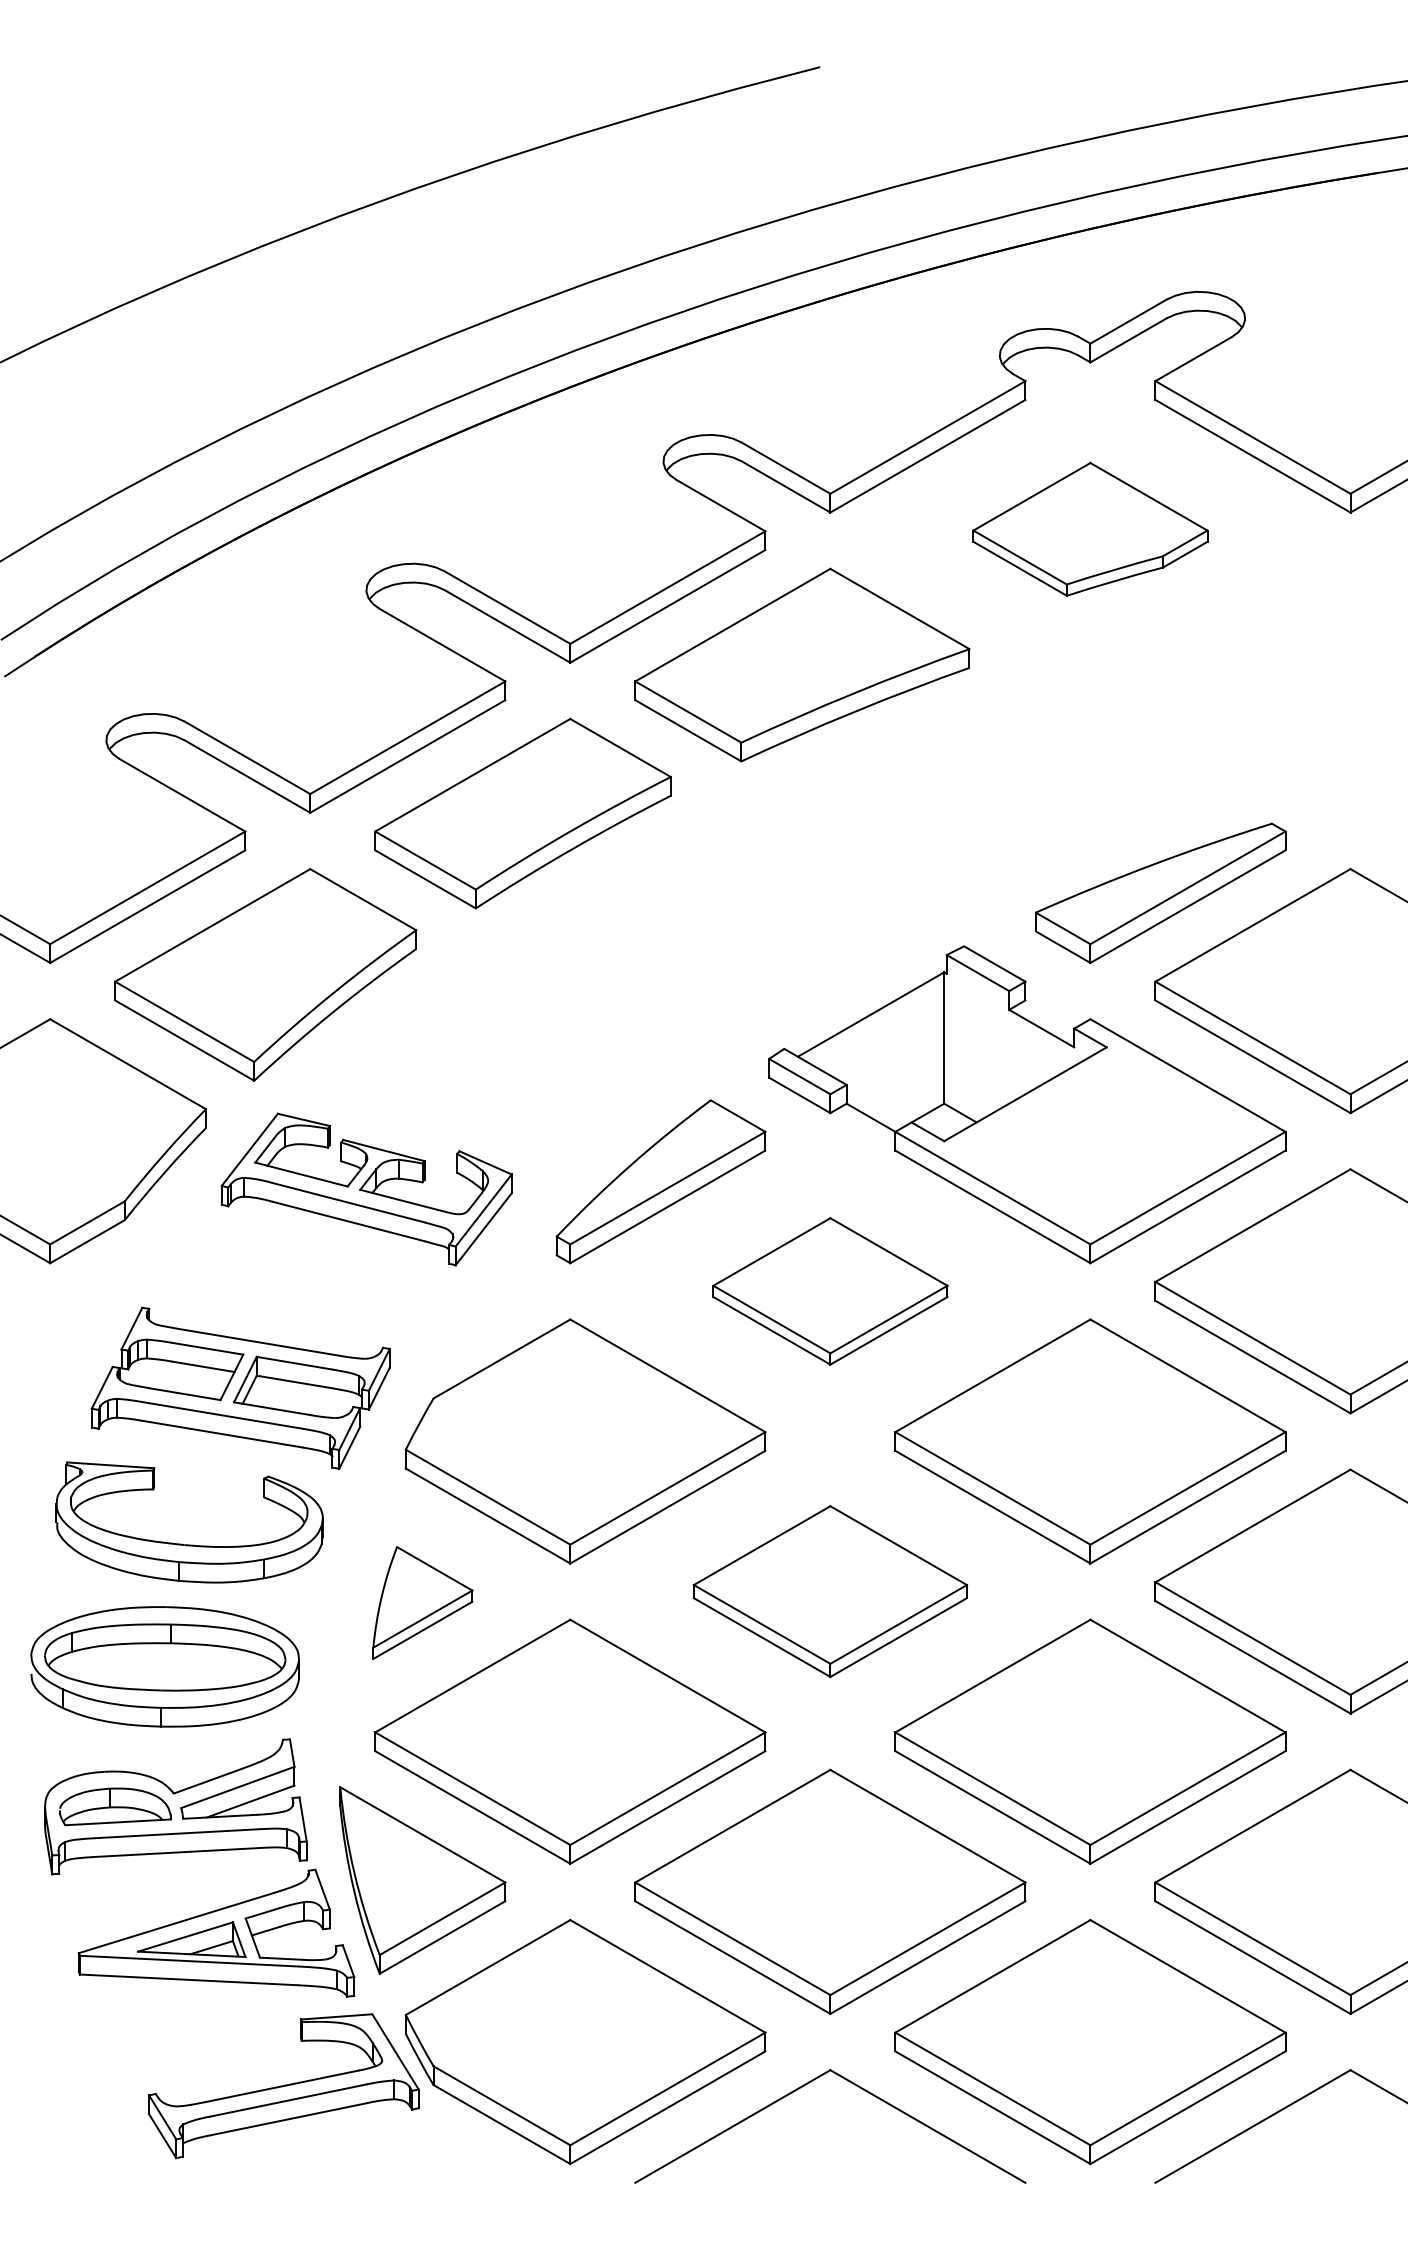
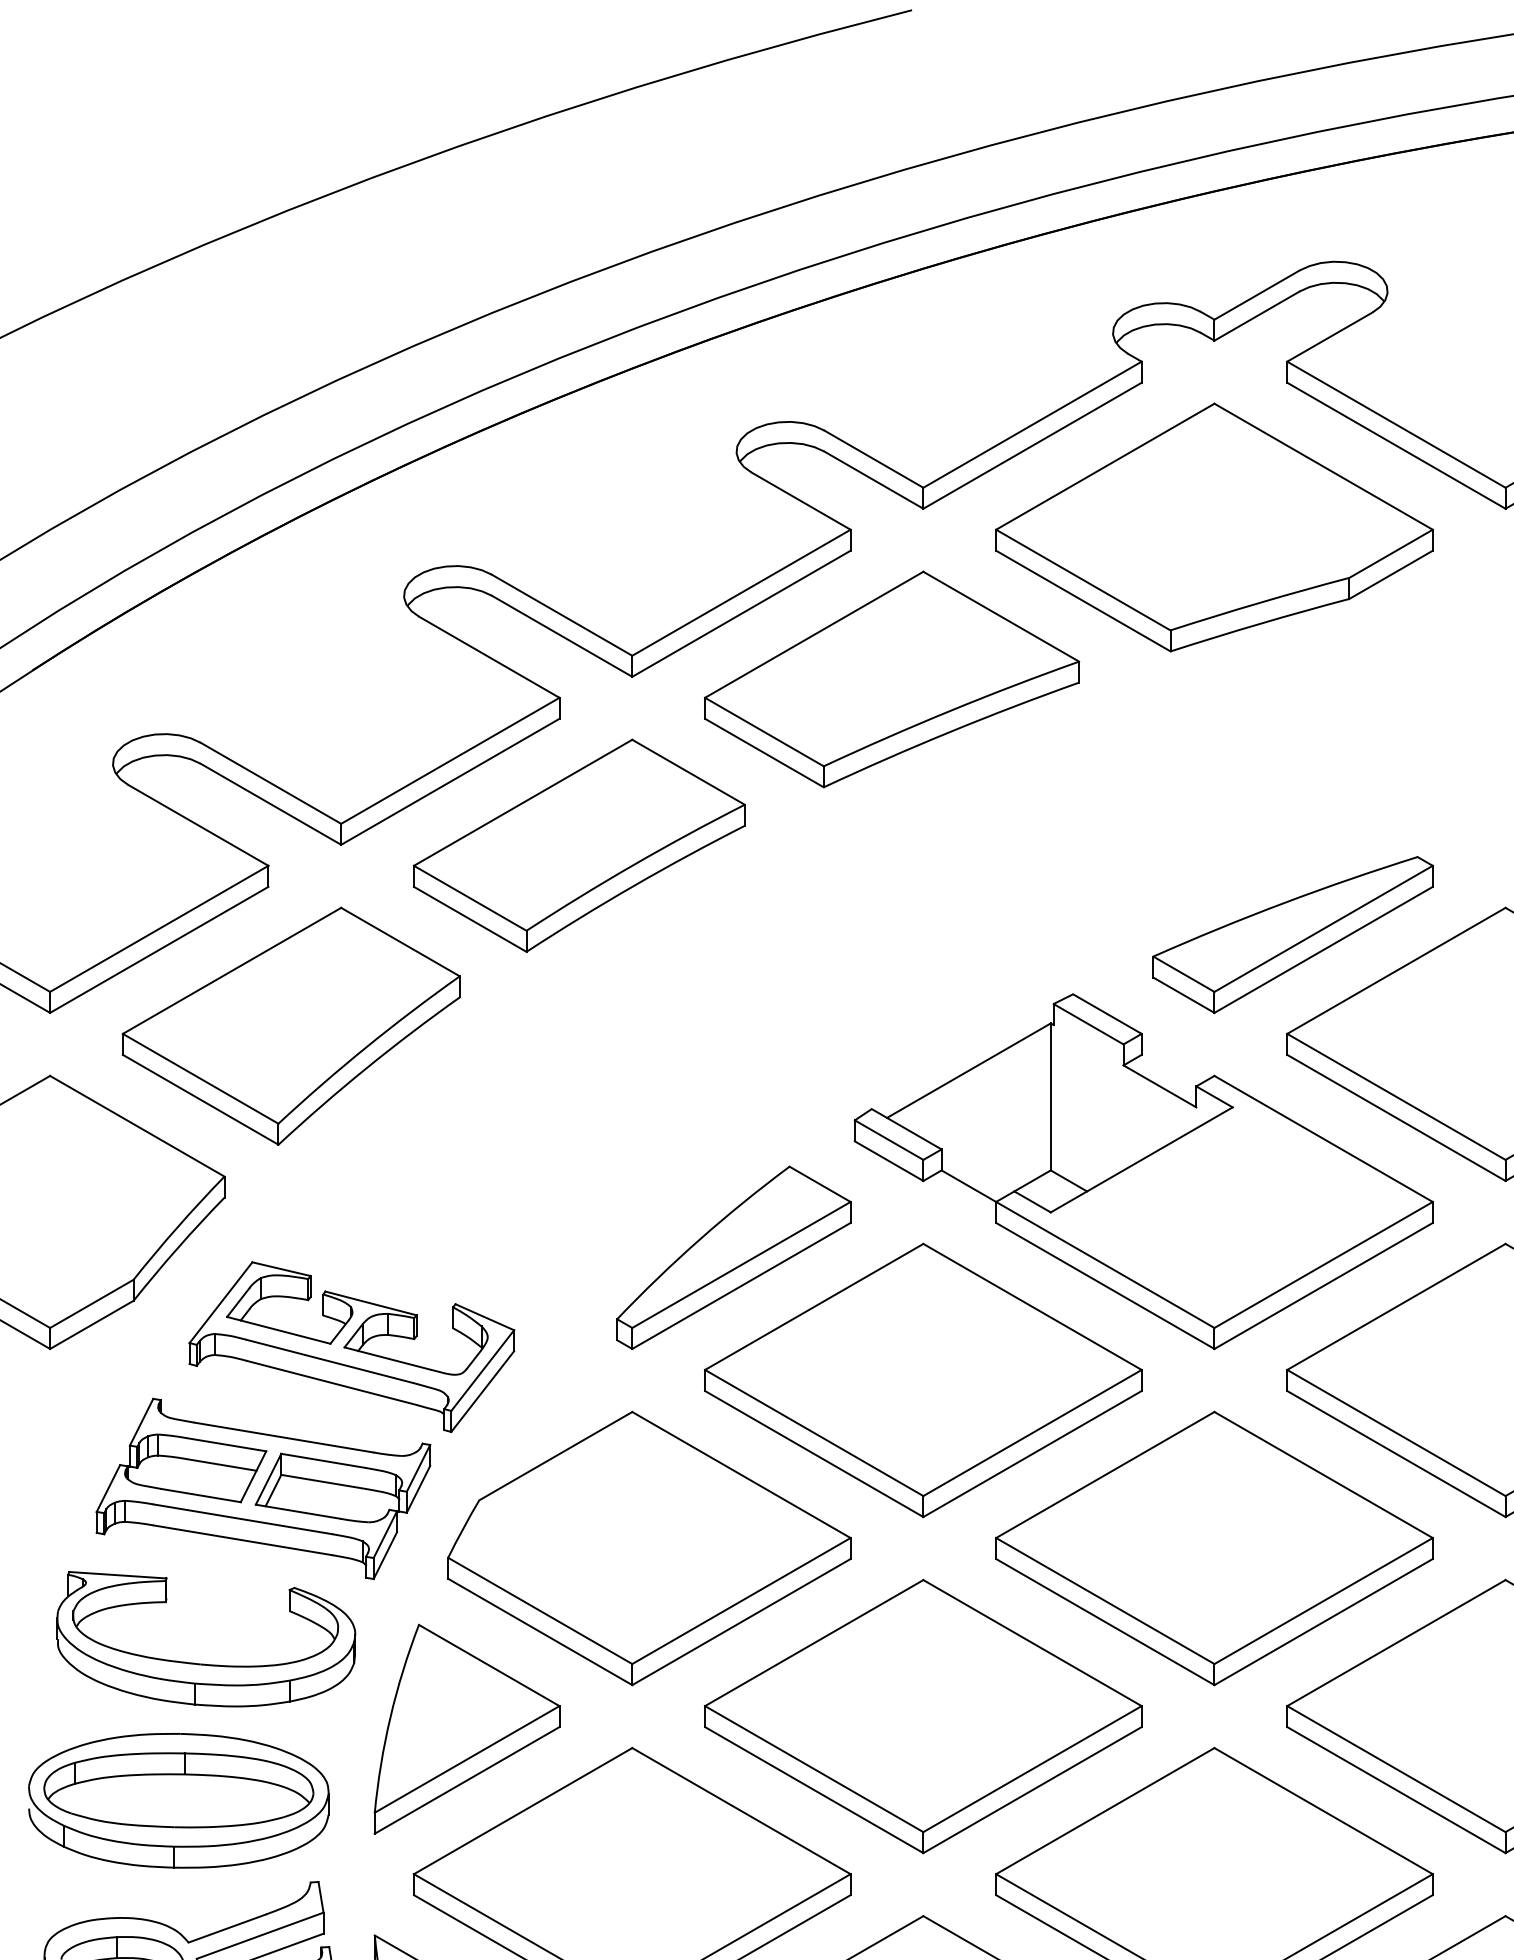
part: (1090, 529) -> (1214, 527), size x1.67
part: (366, 1189) -> (351, 1347), moved
part: (830, 1291) -> (923, 1380), size x1.67
part: (830, 1591) -> (923, 1716), size x1.43
part: (422, 1602) -> (466, 1728), size x1.67

